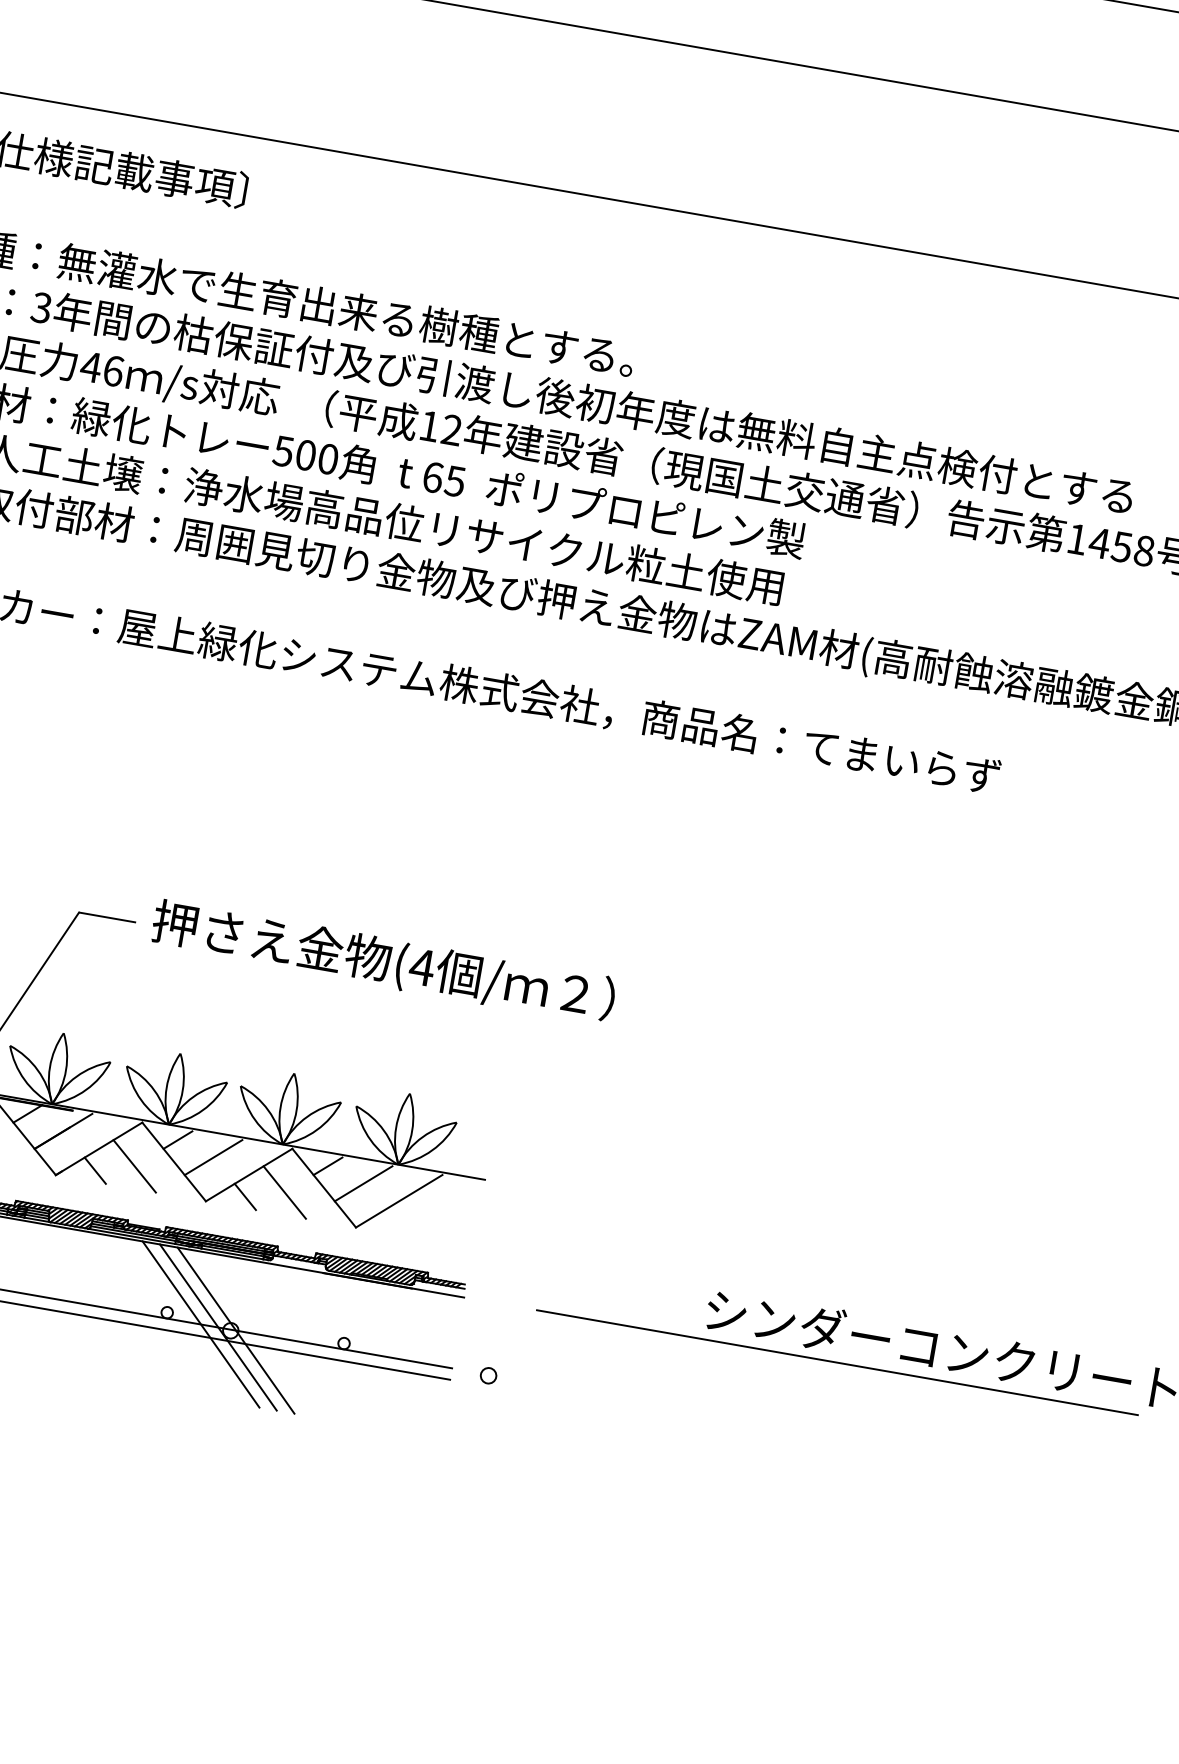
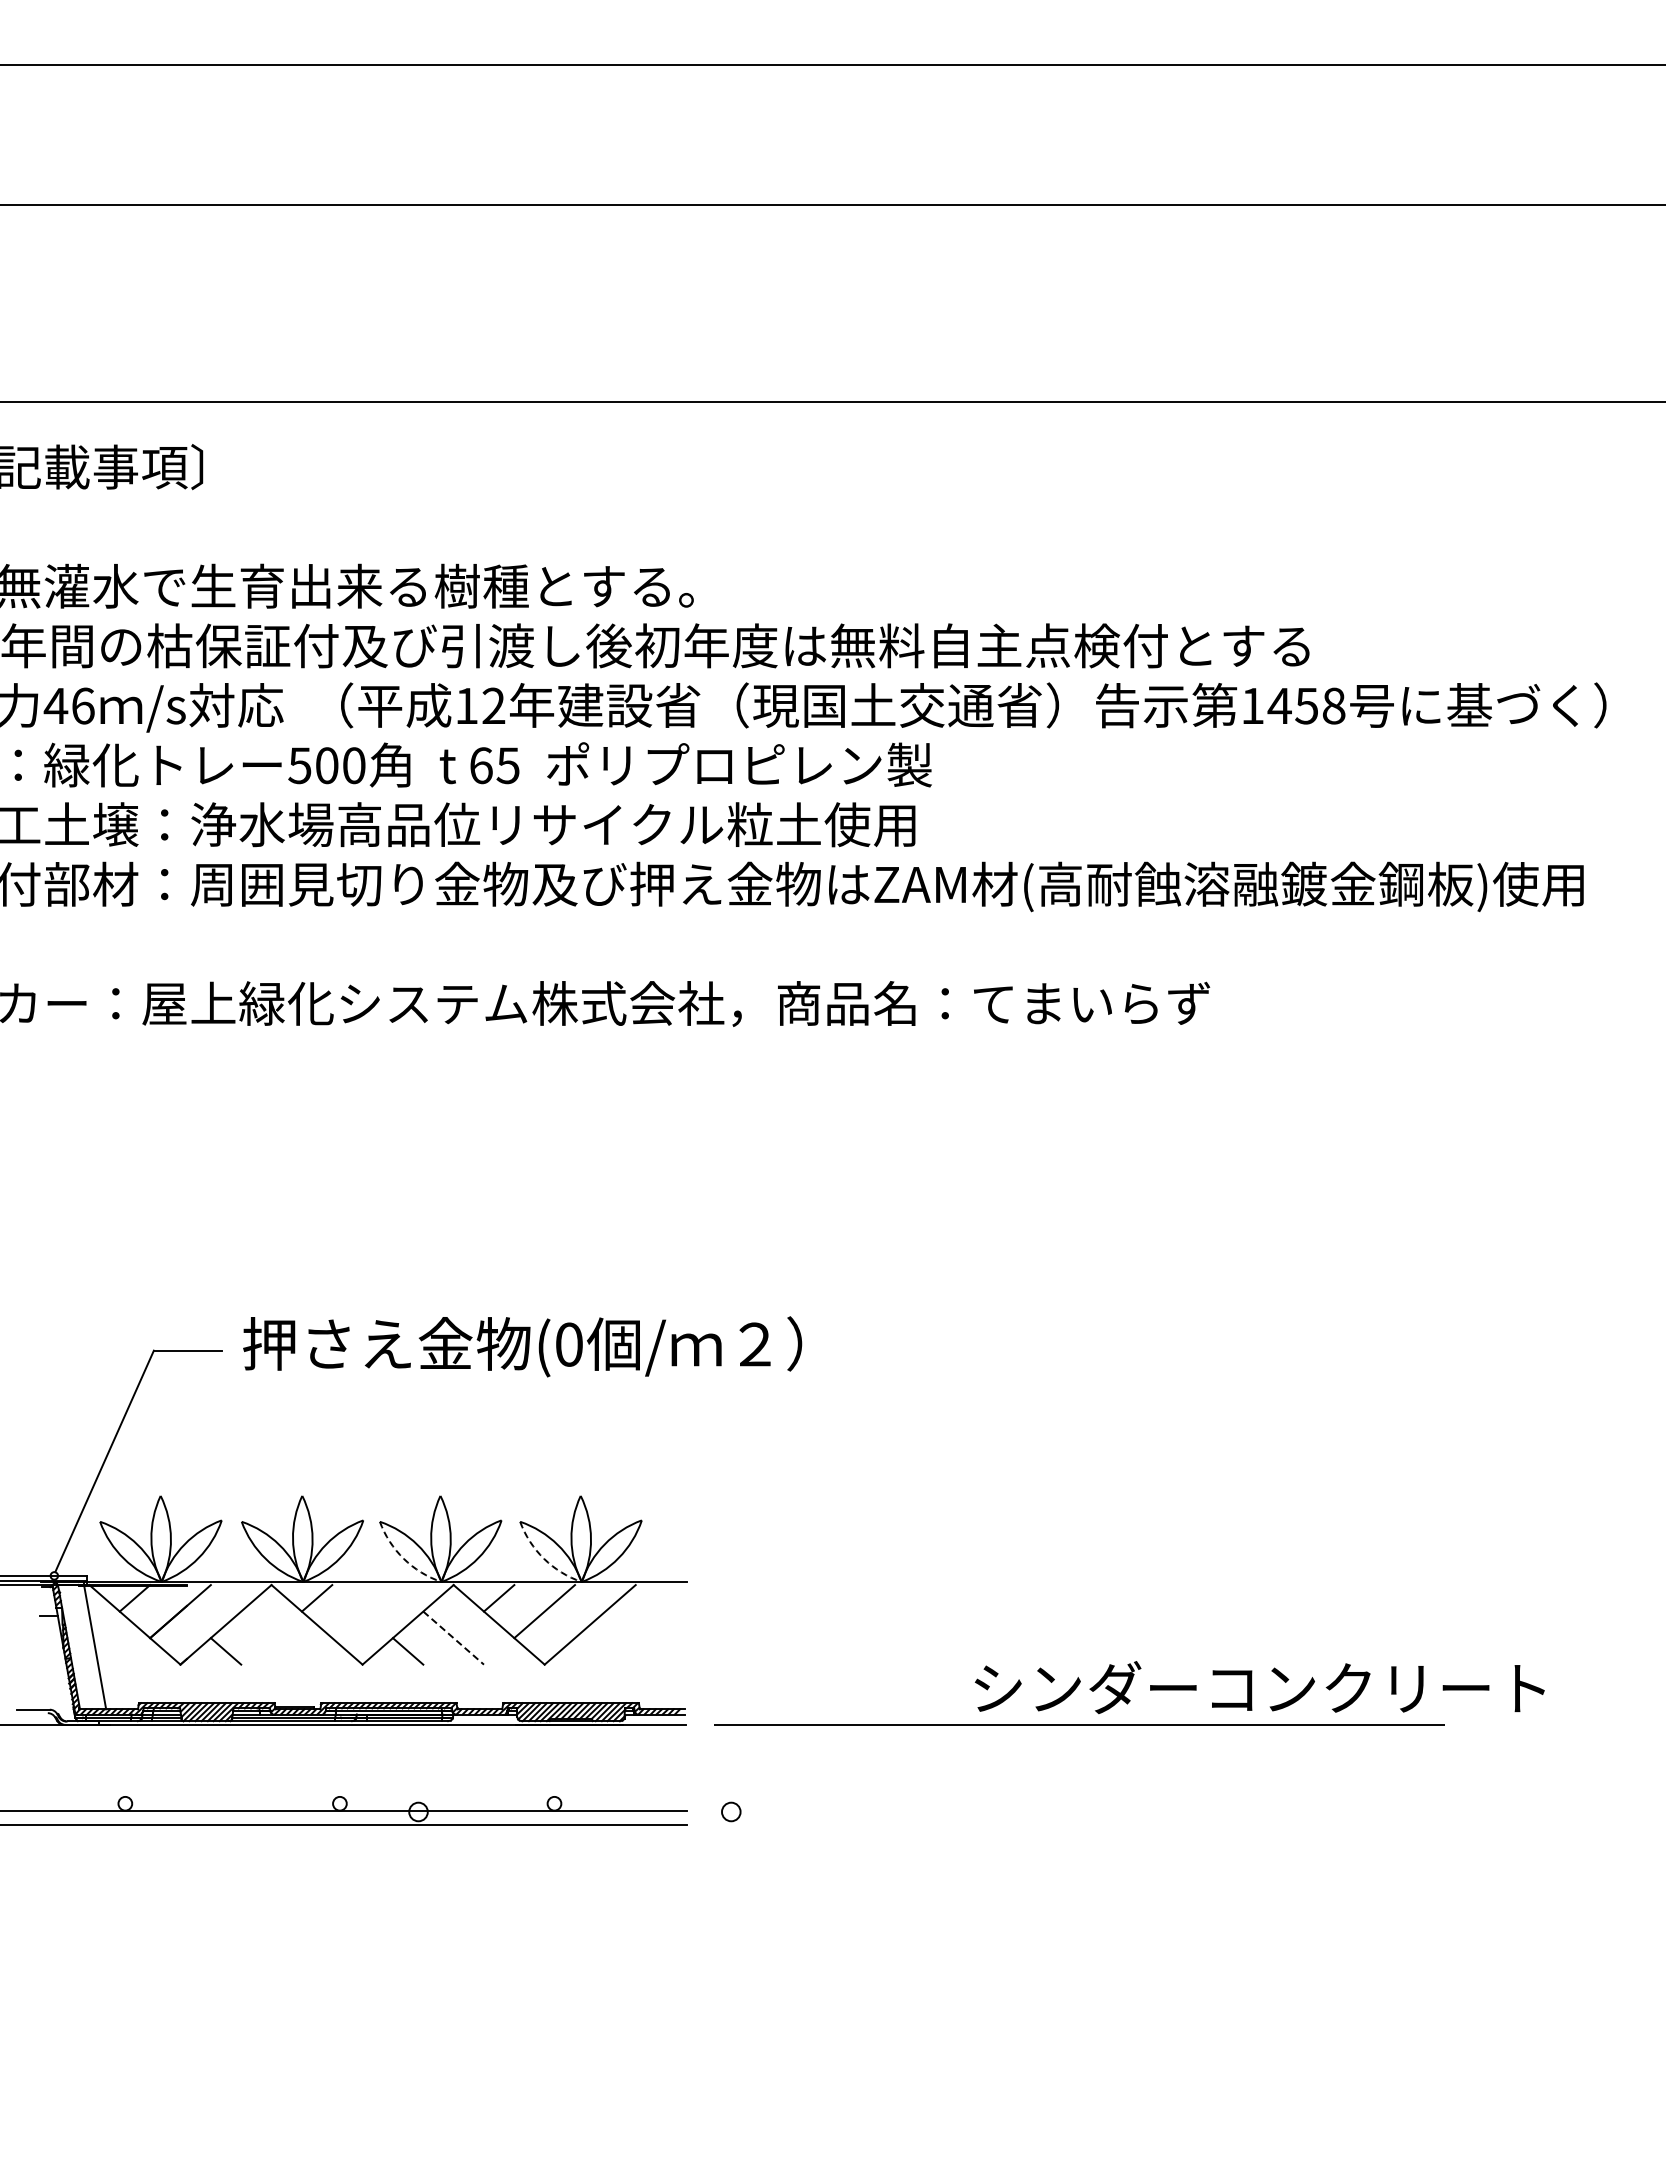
text: (421, 967) -> (568, 1344), (4 -> (0
arc: (254, 1119) -> (403, 1558), solid -> dashed
arc: (371, 1140) -> (544, 1558), solid -> dashed
line: (213, 1157) -> (362, 1611), removed
line: (134, 1165) -> (271, 1637), removed
line: (285, 1192) -> (454, 1638), solid -> dashed
line: (201, 1324) -> (382, 1810), removed
line: (218, 1327) -> (403, 1810), removed
line: (235, 1330) -> (424, 1810), removed
line: (837, 1362) -> (1079, 1724), moved

